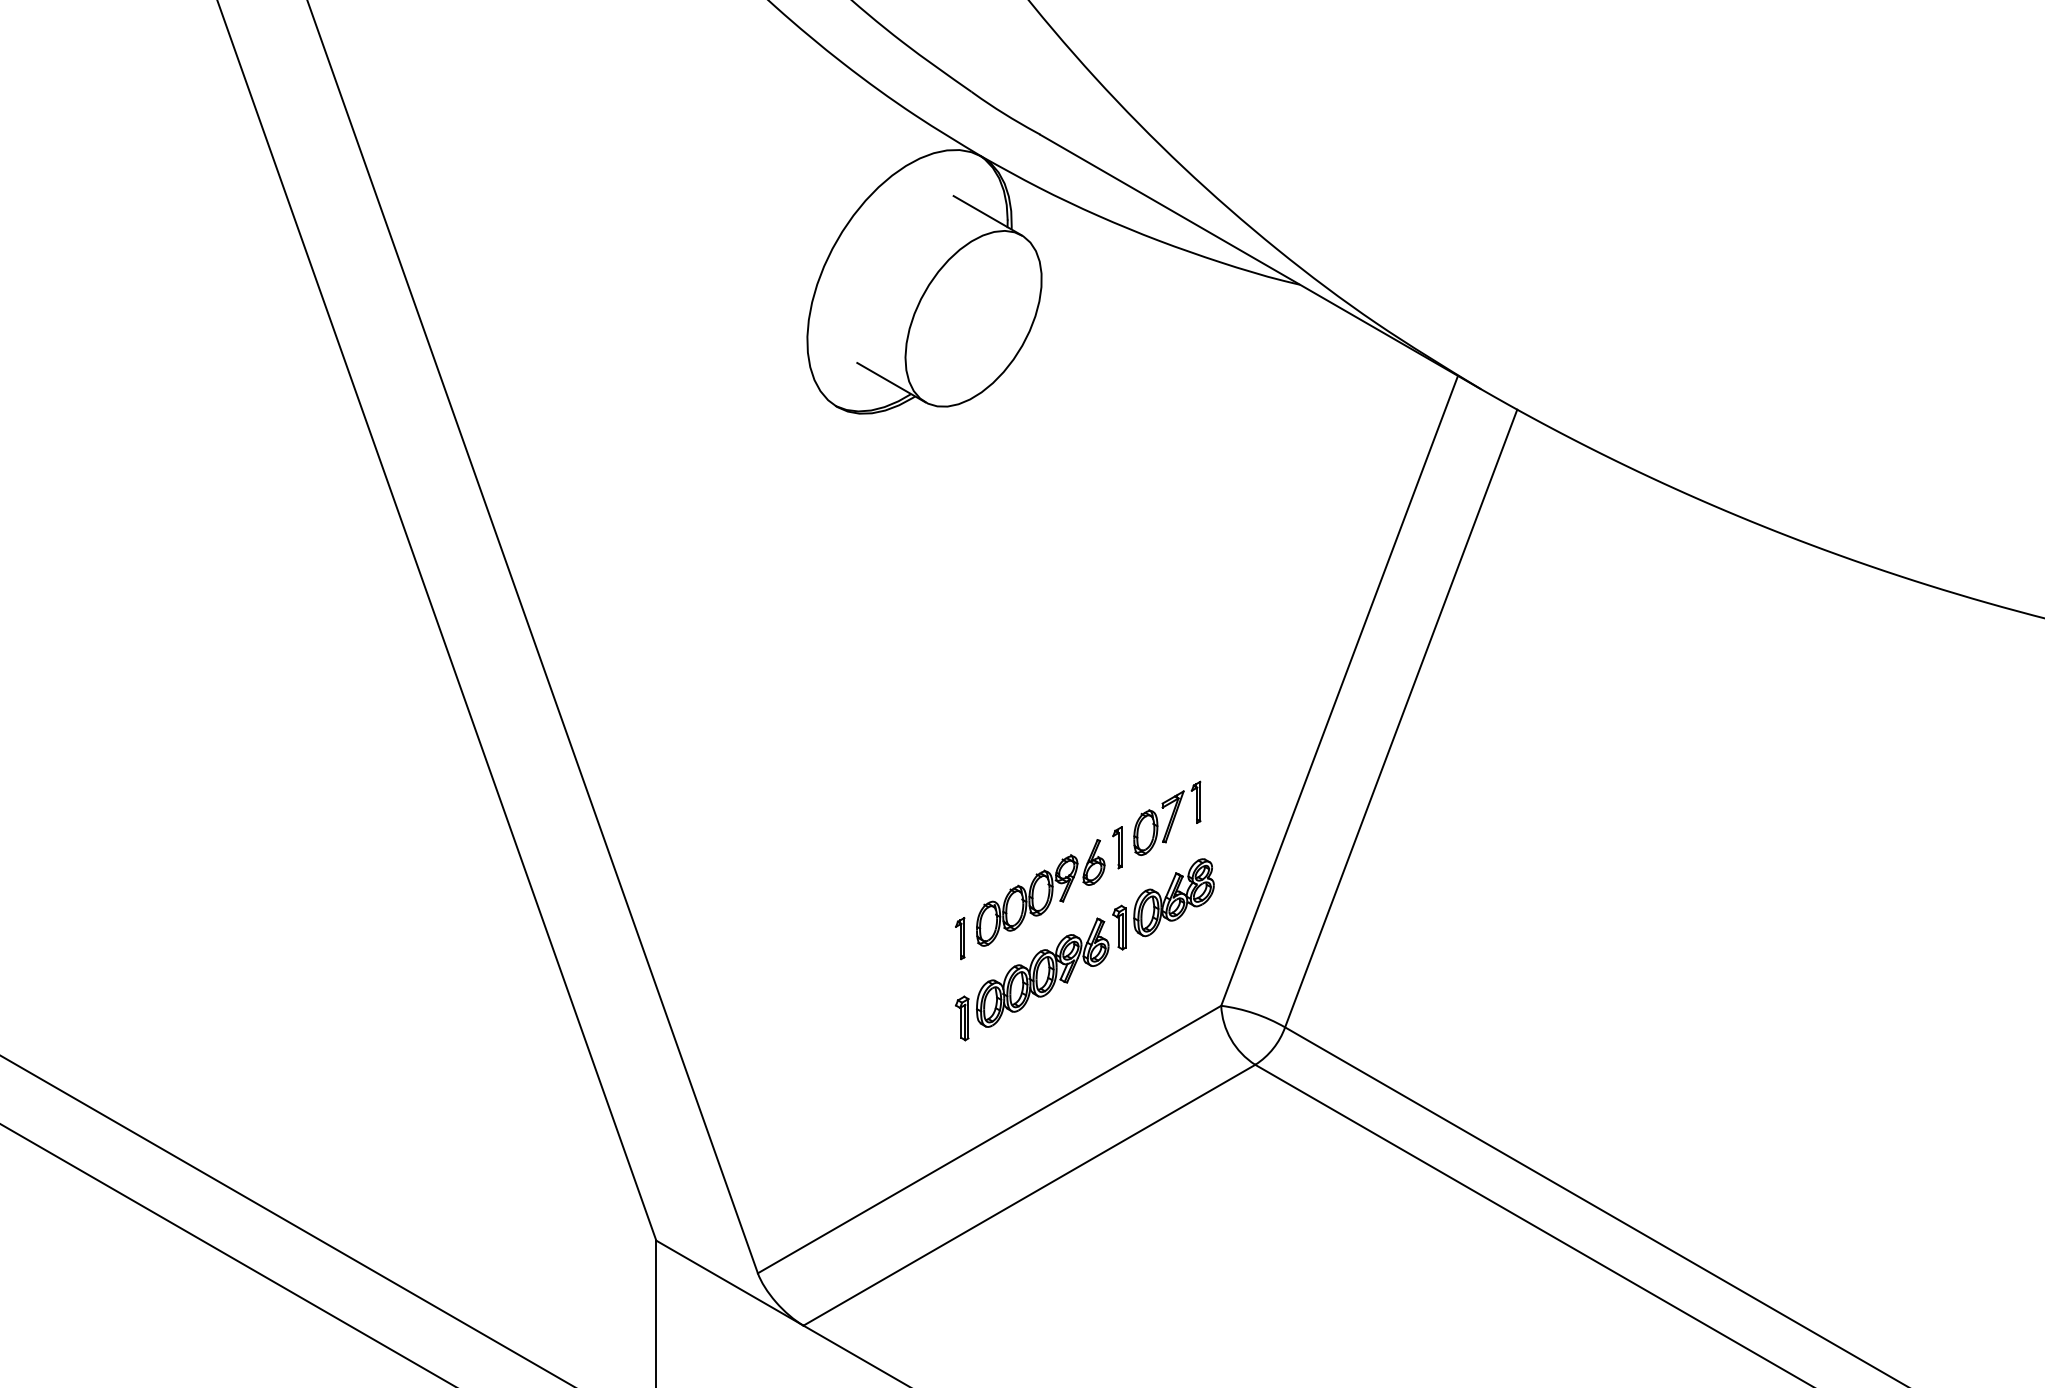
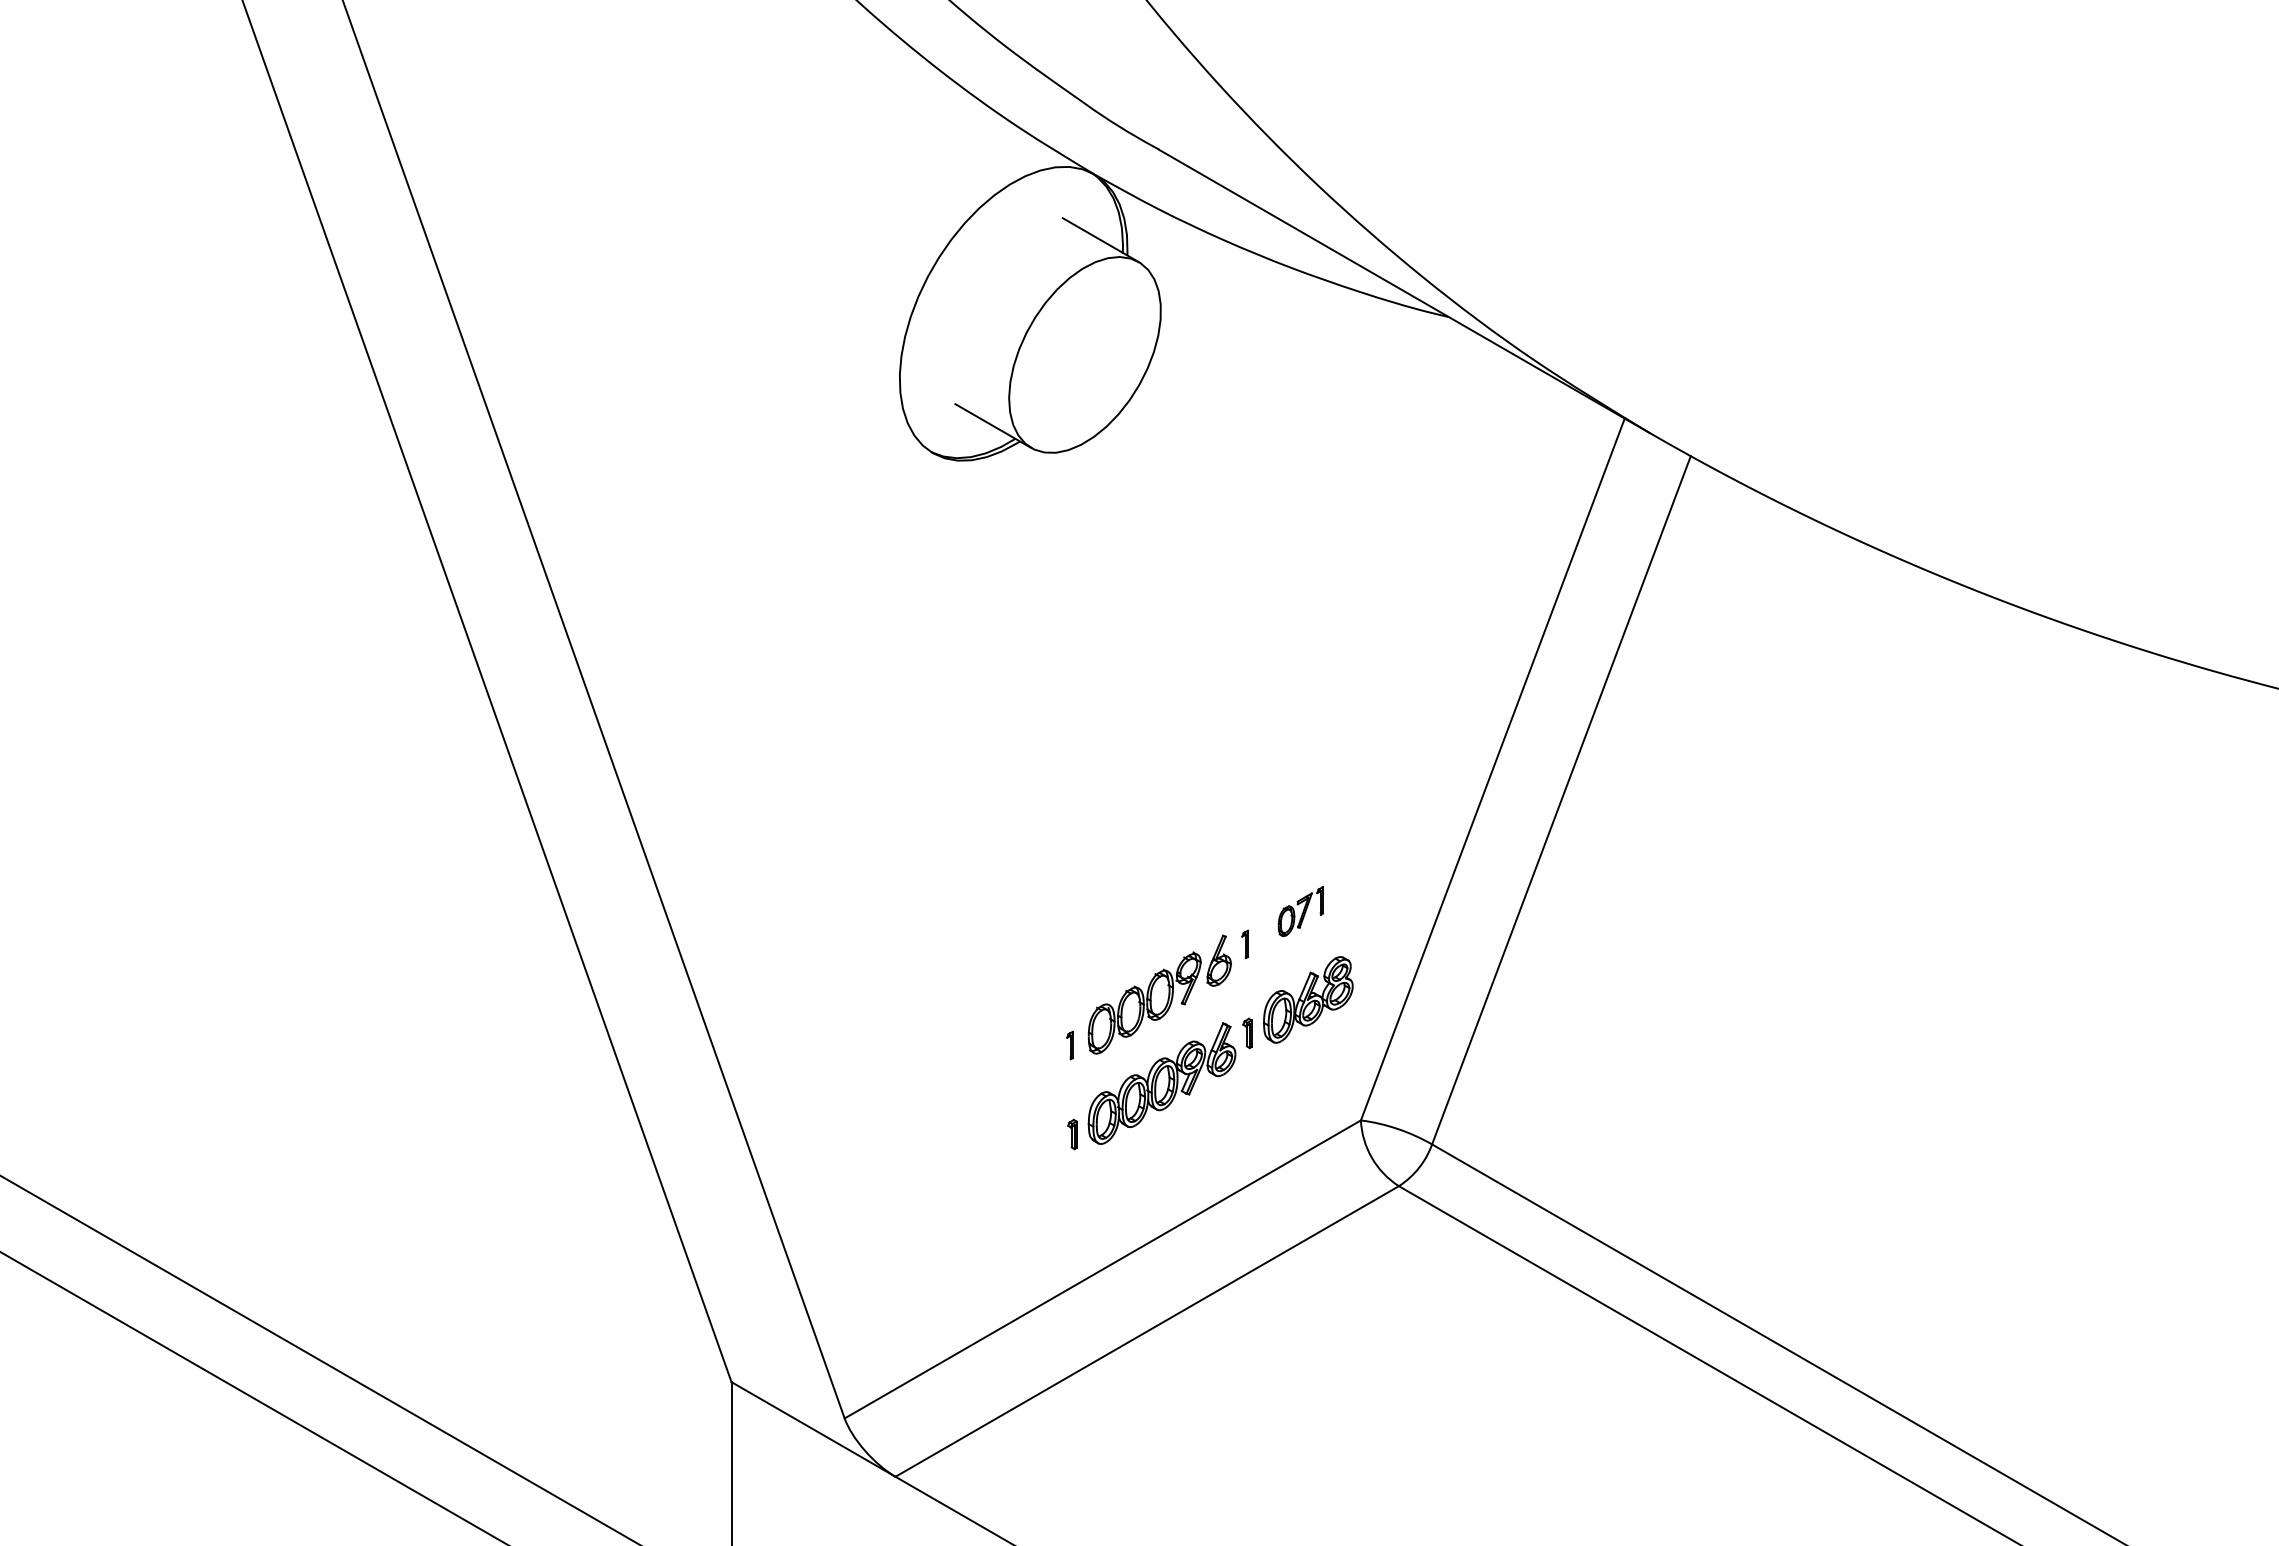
part: (1166, 818) -> (1300, 911), size x0.6
part: (1116, 847) -> (1244, 944), size x0.6
part: (1119, 927) -> (1247, 1033), size x0.6
part: (959, 938) -> (1069, 1045), size x0.6
part: (962, 1018) -> (1072, 1134), size x0.6

